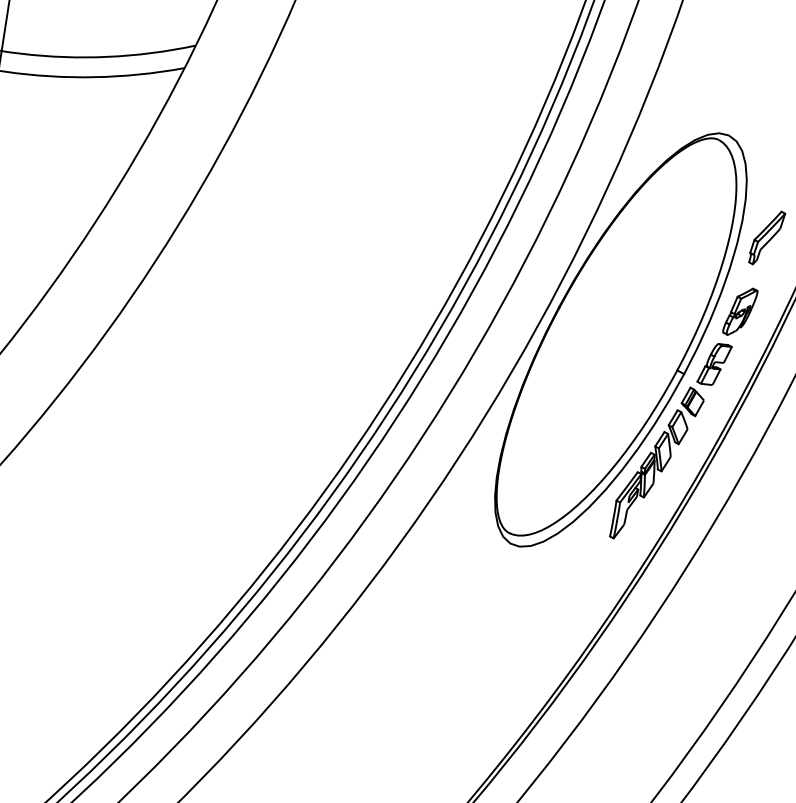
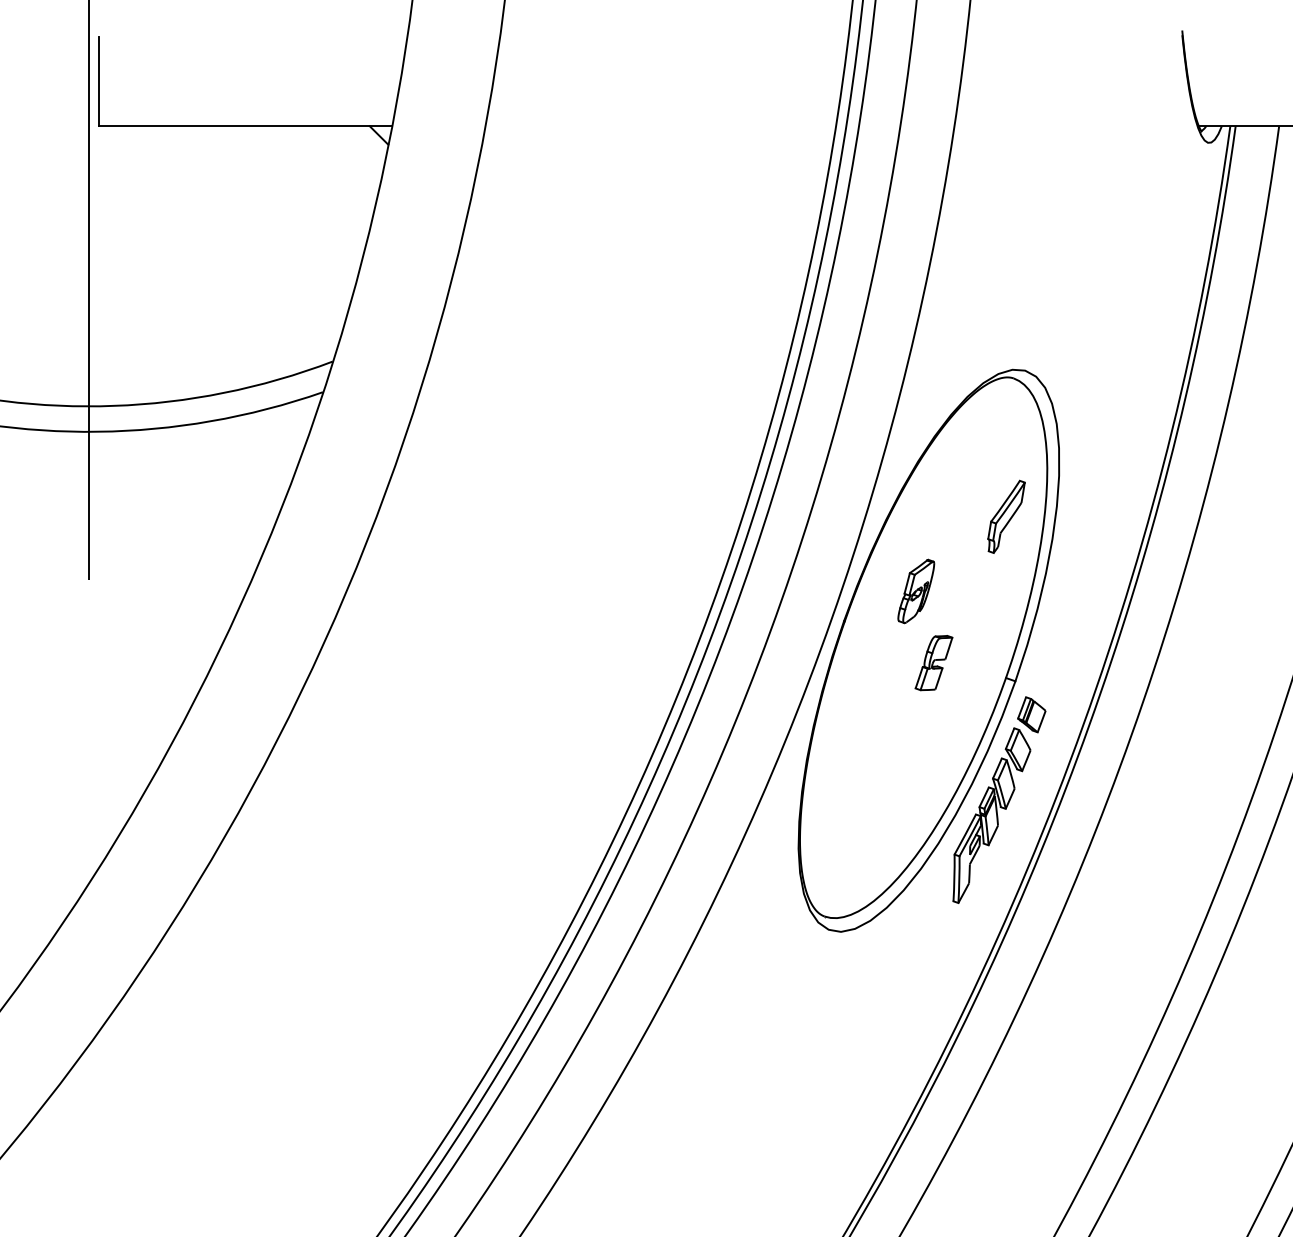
part: (767, 237) -> (1006, 516), moved
part: (740, 311) -> (916, 591), moved
part: (714, 364) -> (933, 663), moved

